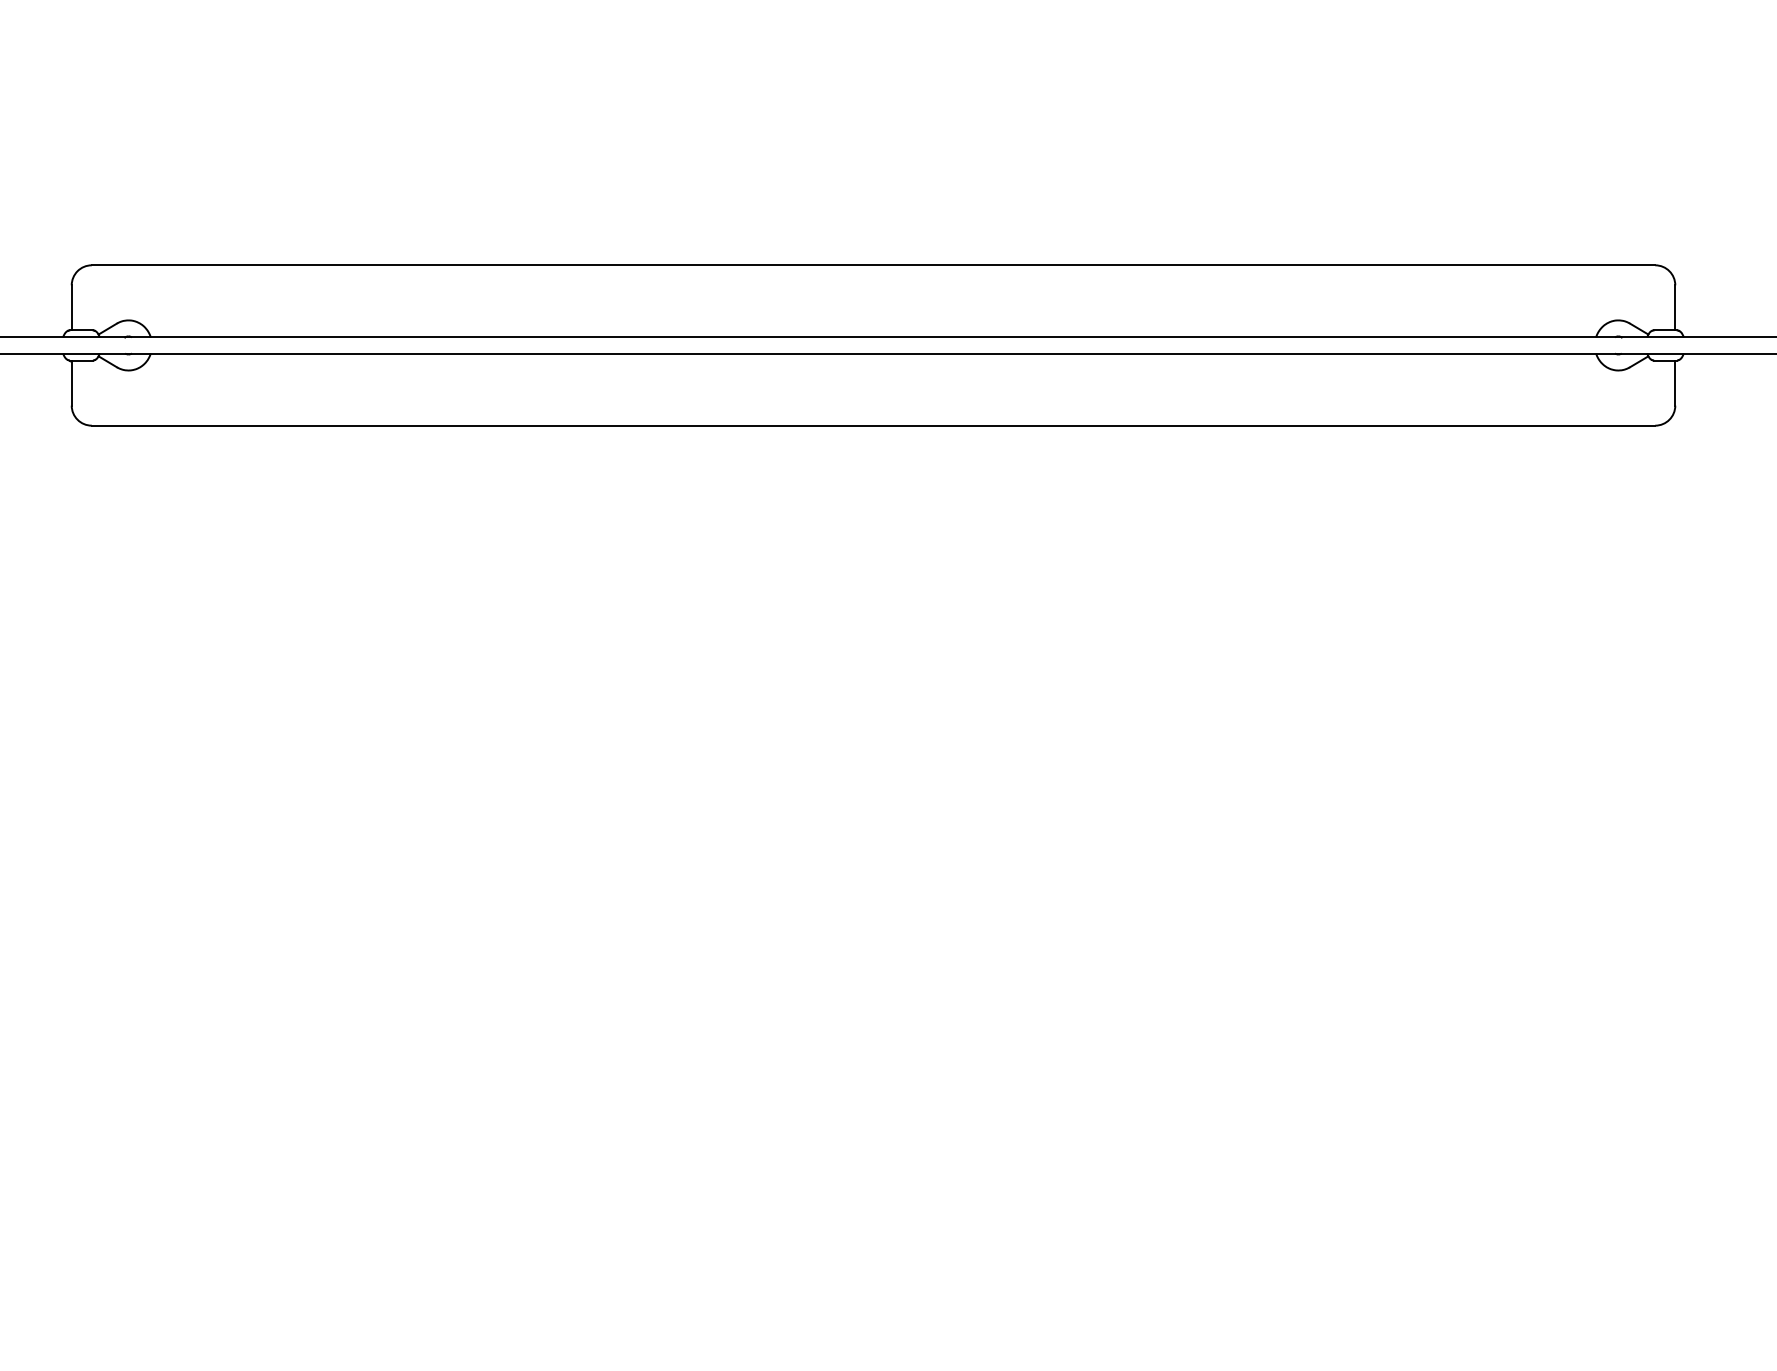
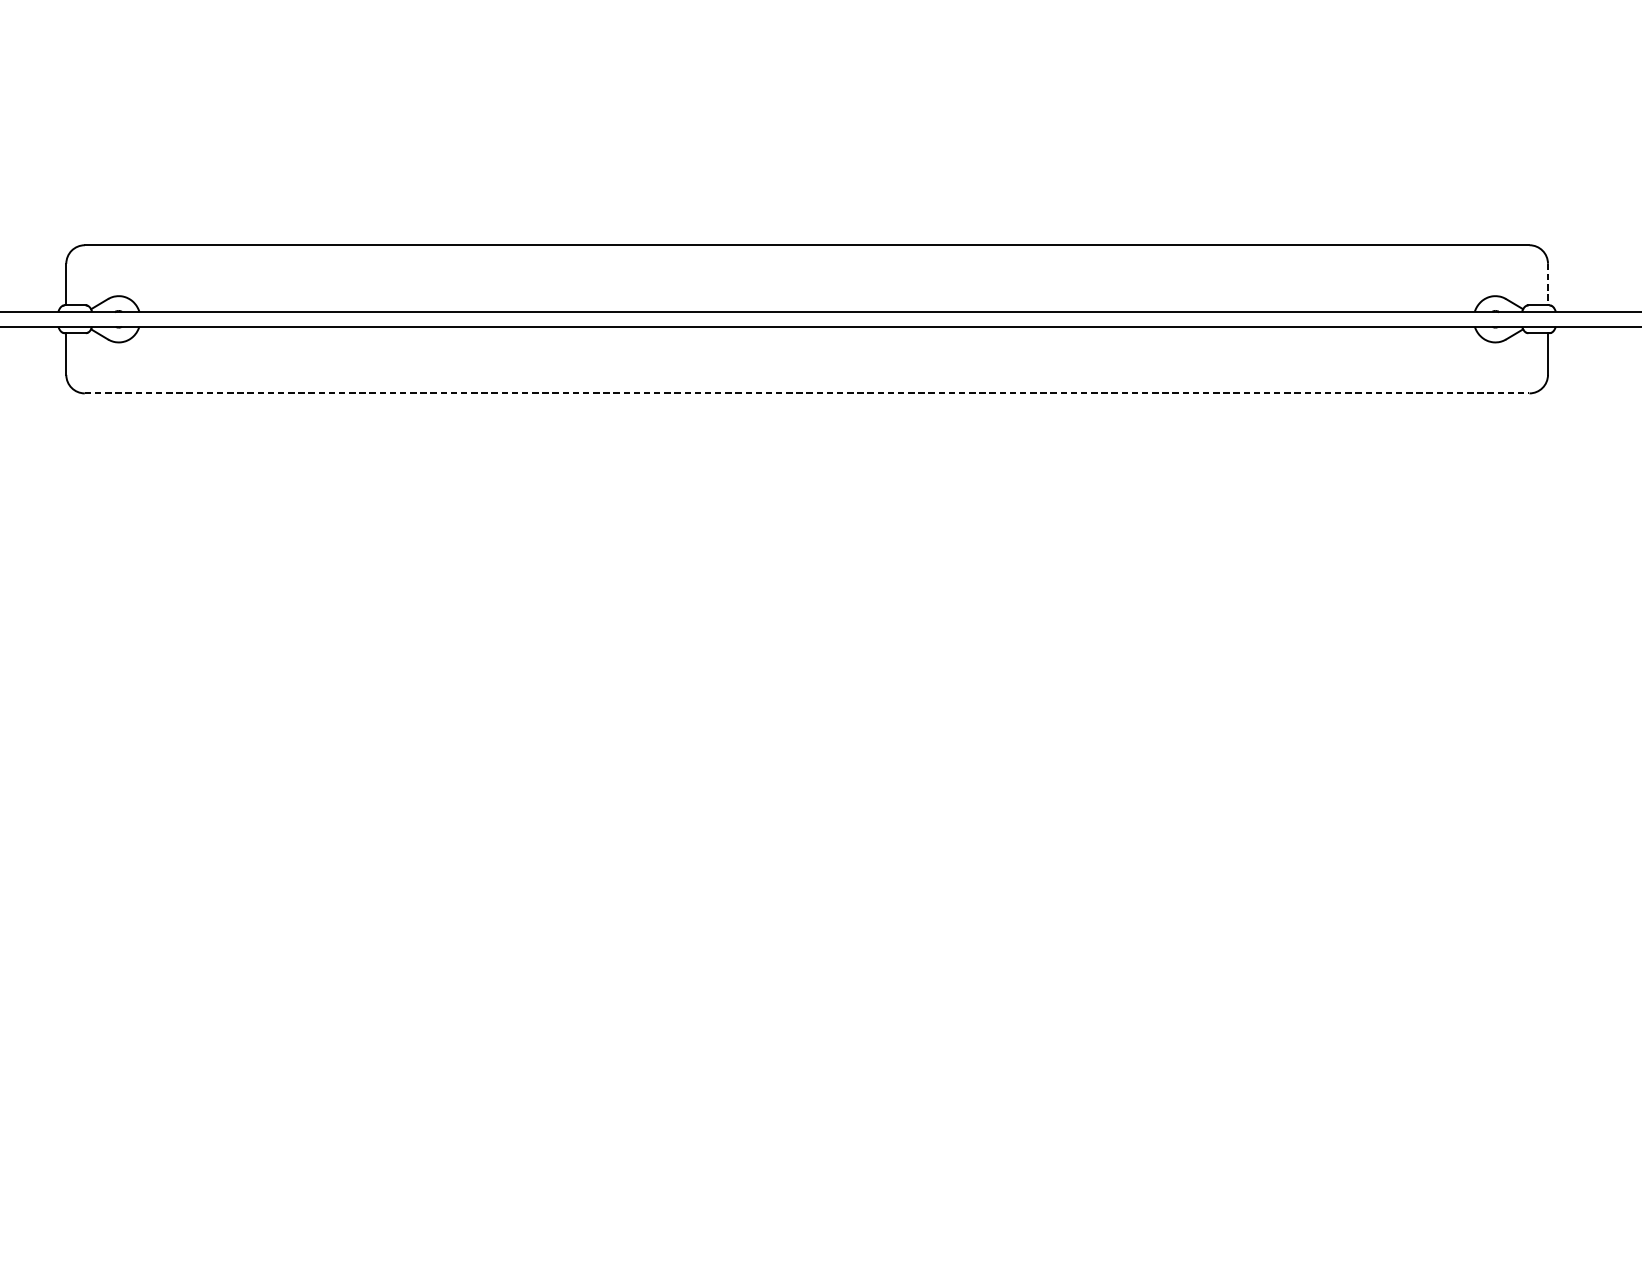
line: (1675, 307) -> (1548, 284), solid -> dashed
line: (873, 425) -> (807, 393), solid -> dashed

